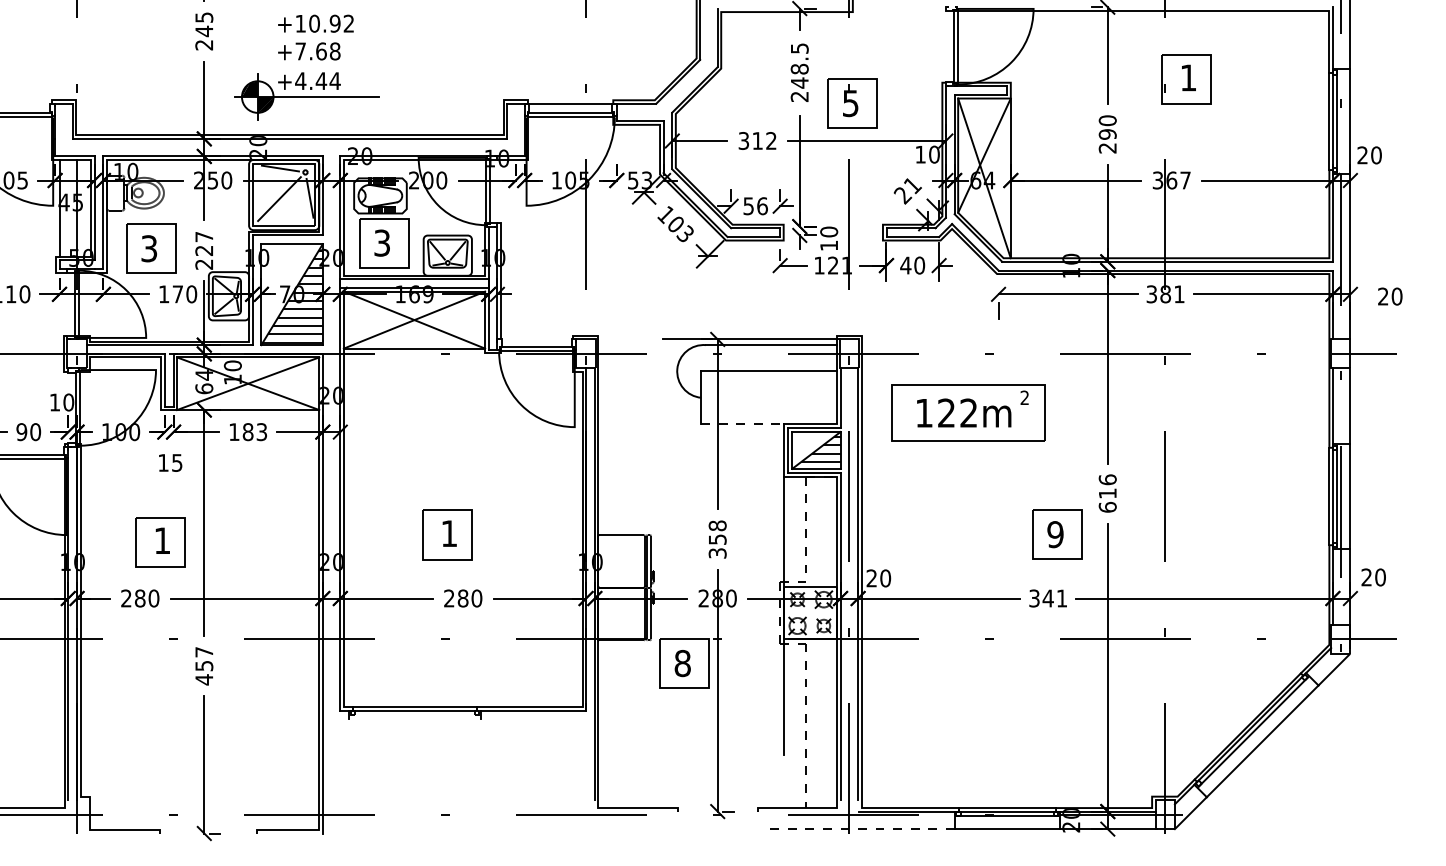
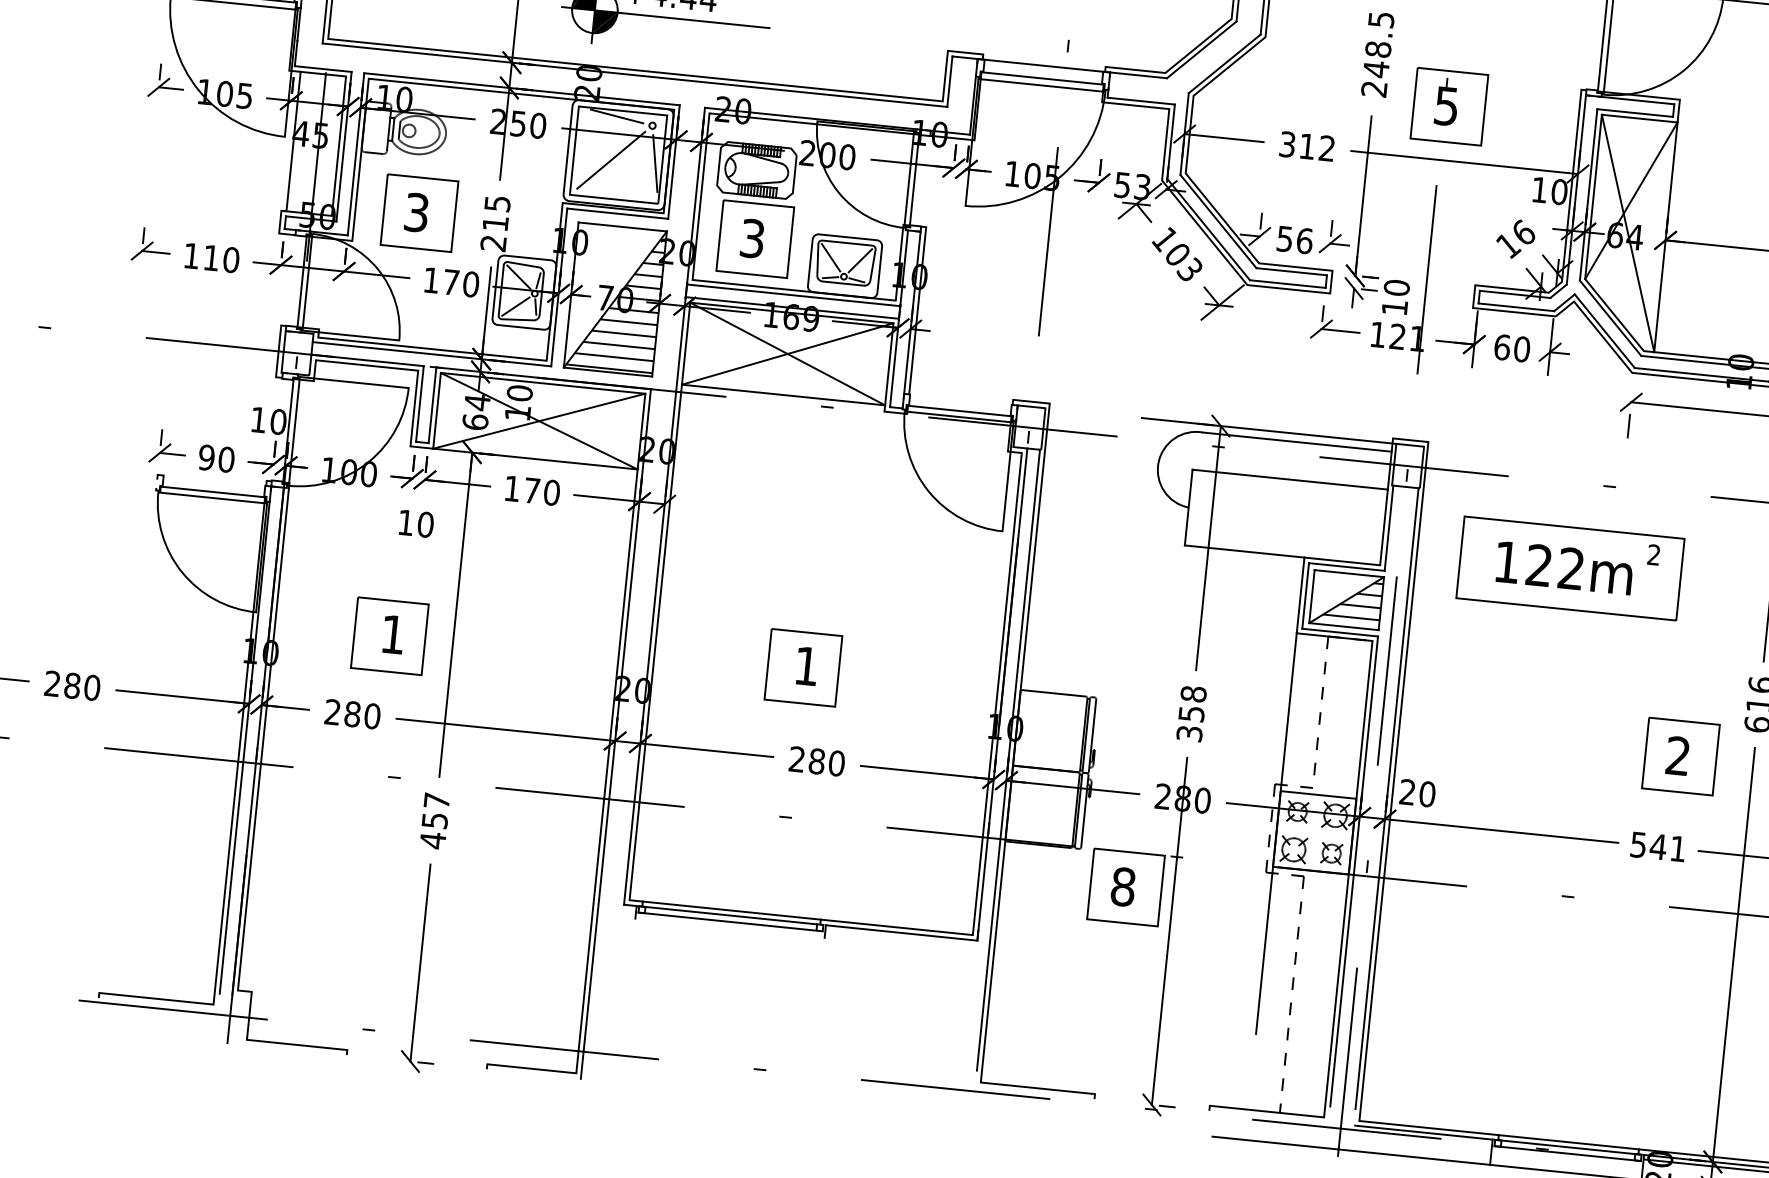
text: (907, 190) -> (1515, 239), 21 -> 16
text: (204, 243) -> (496, 213), 227 -> 215
text: (905, 265) -> (1501, 347), 40 -> 60
line: (742, 424) -> (1244, 552), dashed -> solid
text: (254, 432) -> (541, 492), 183 -> 170
text: (177, 462) -> (426, 524), 15 -> 10
text: (1055, 534) -> (1678, 755), 9 -> 2
text: (1034, 597) -> (1638, 843), 341 -> 541
line: (412, 715) -> (727, 922), added
line: (858, 829) -> (1351, 1151), dashed -> solid

